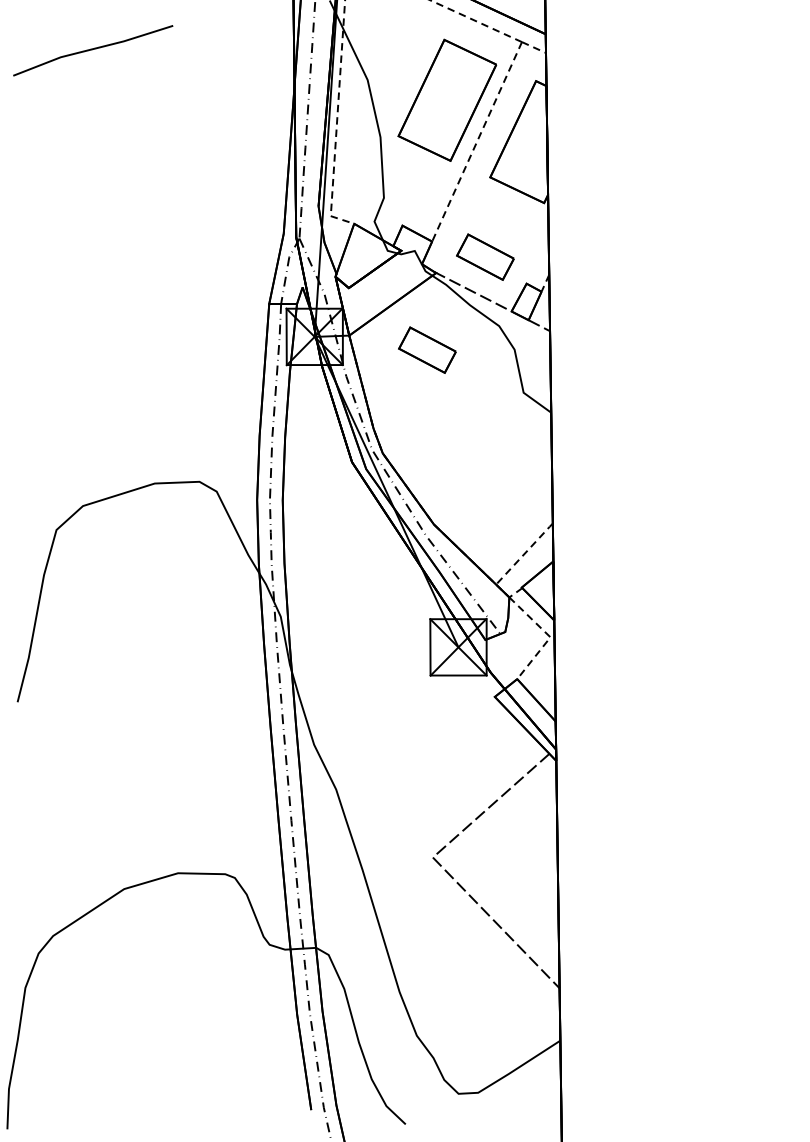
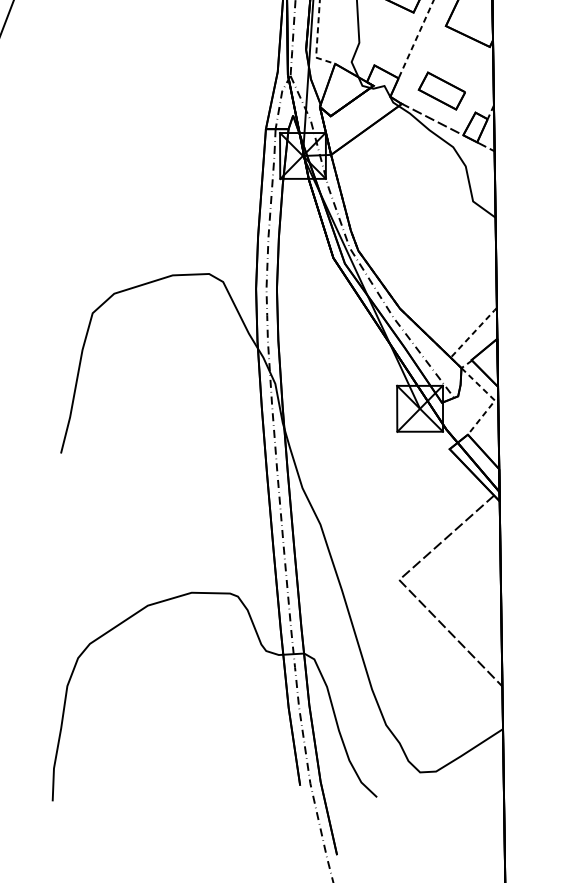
part: (427, 349) -> (394, 166), removed

